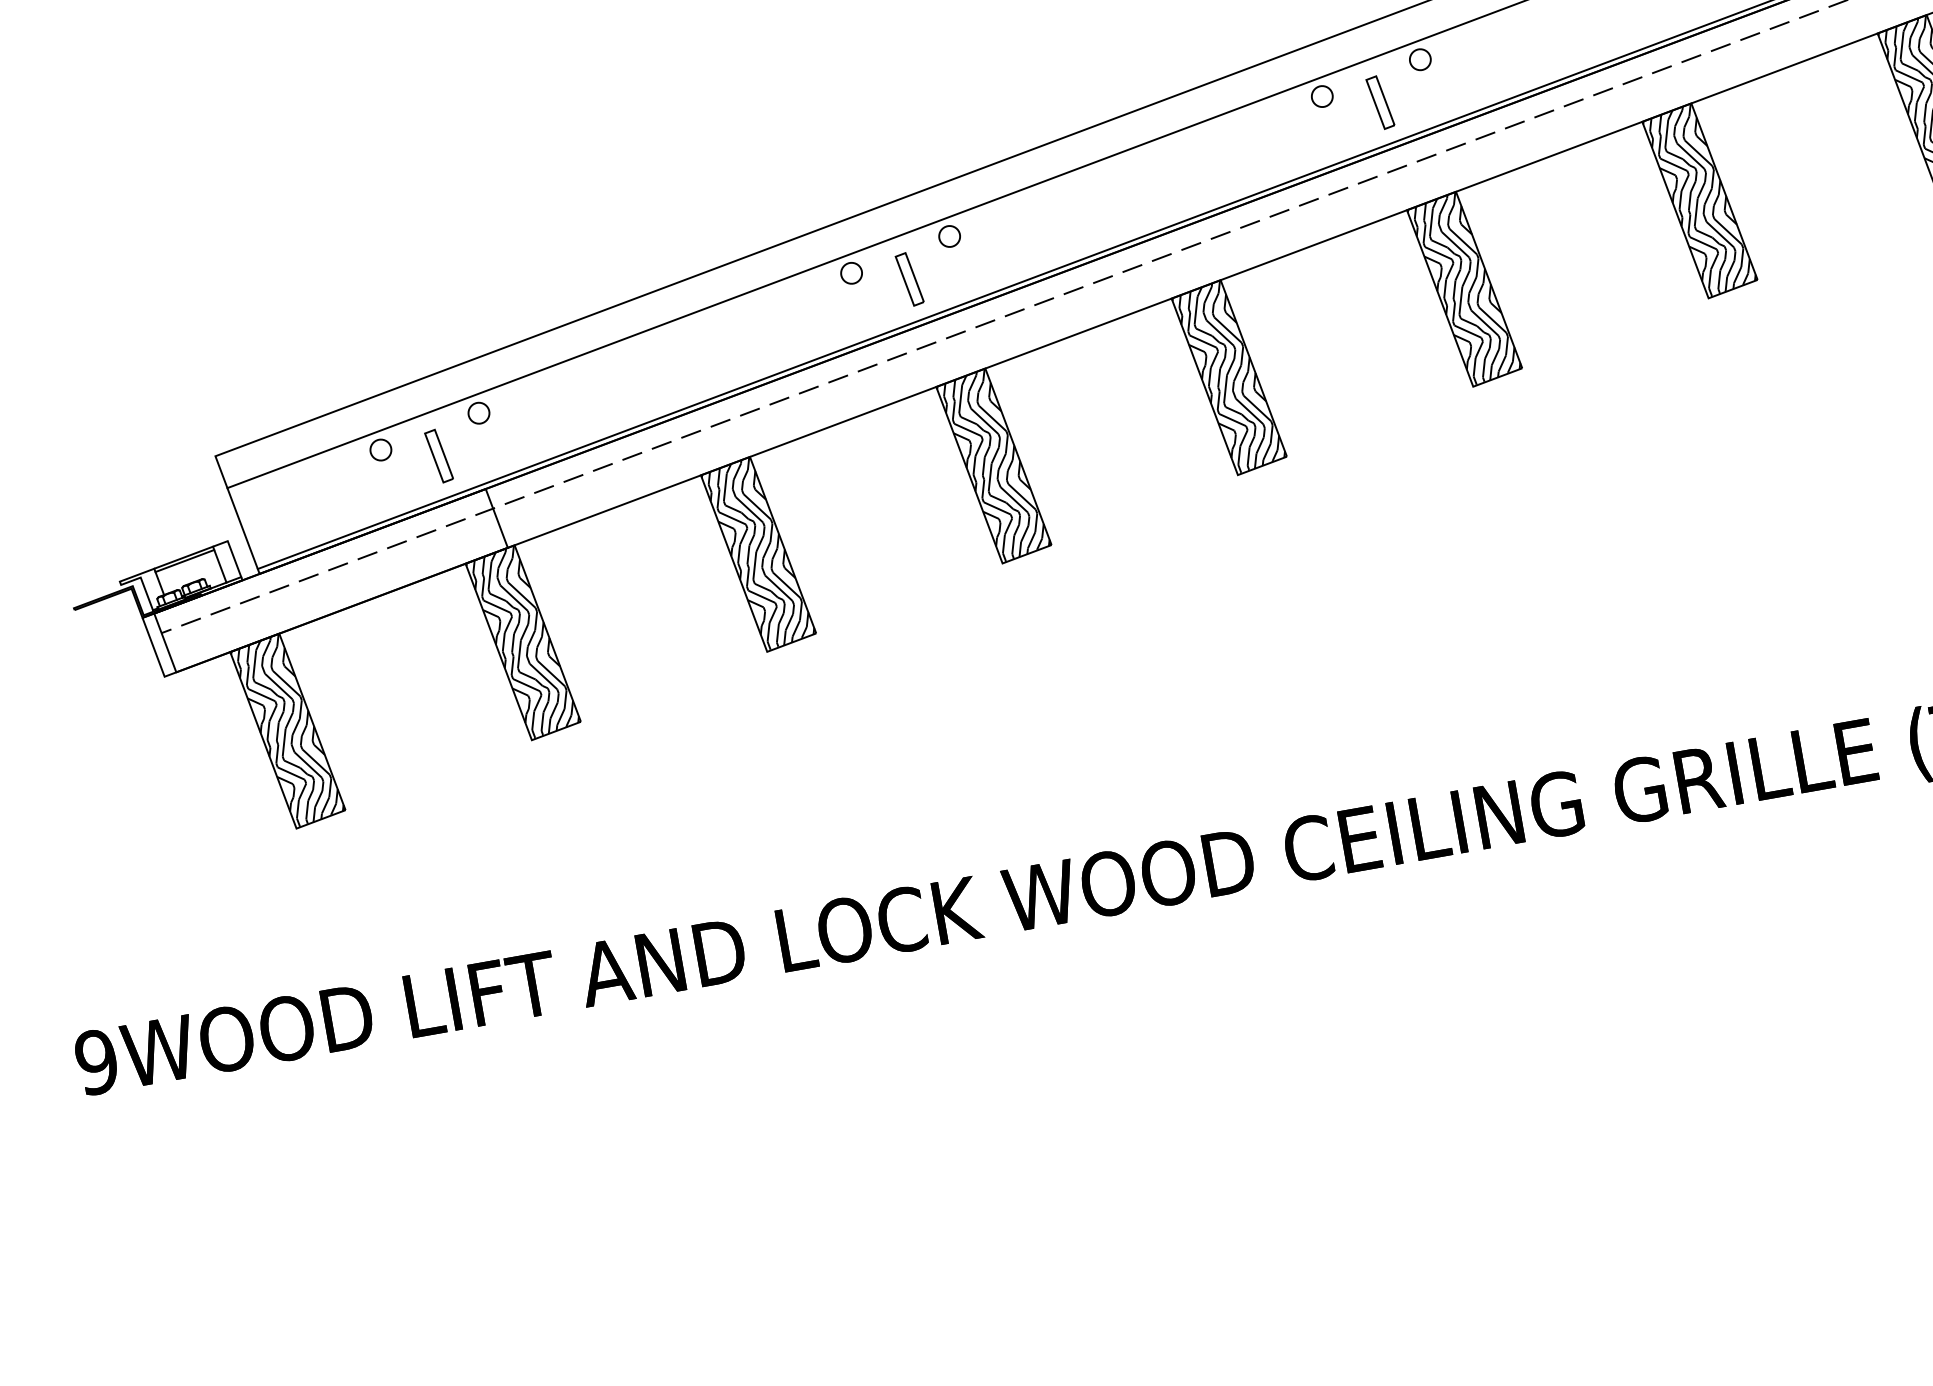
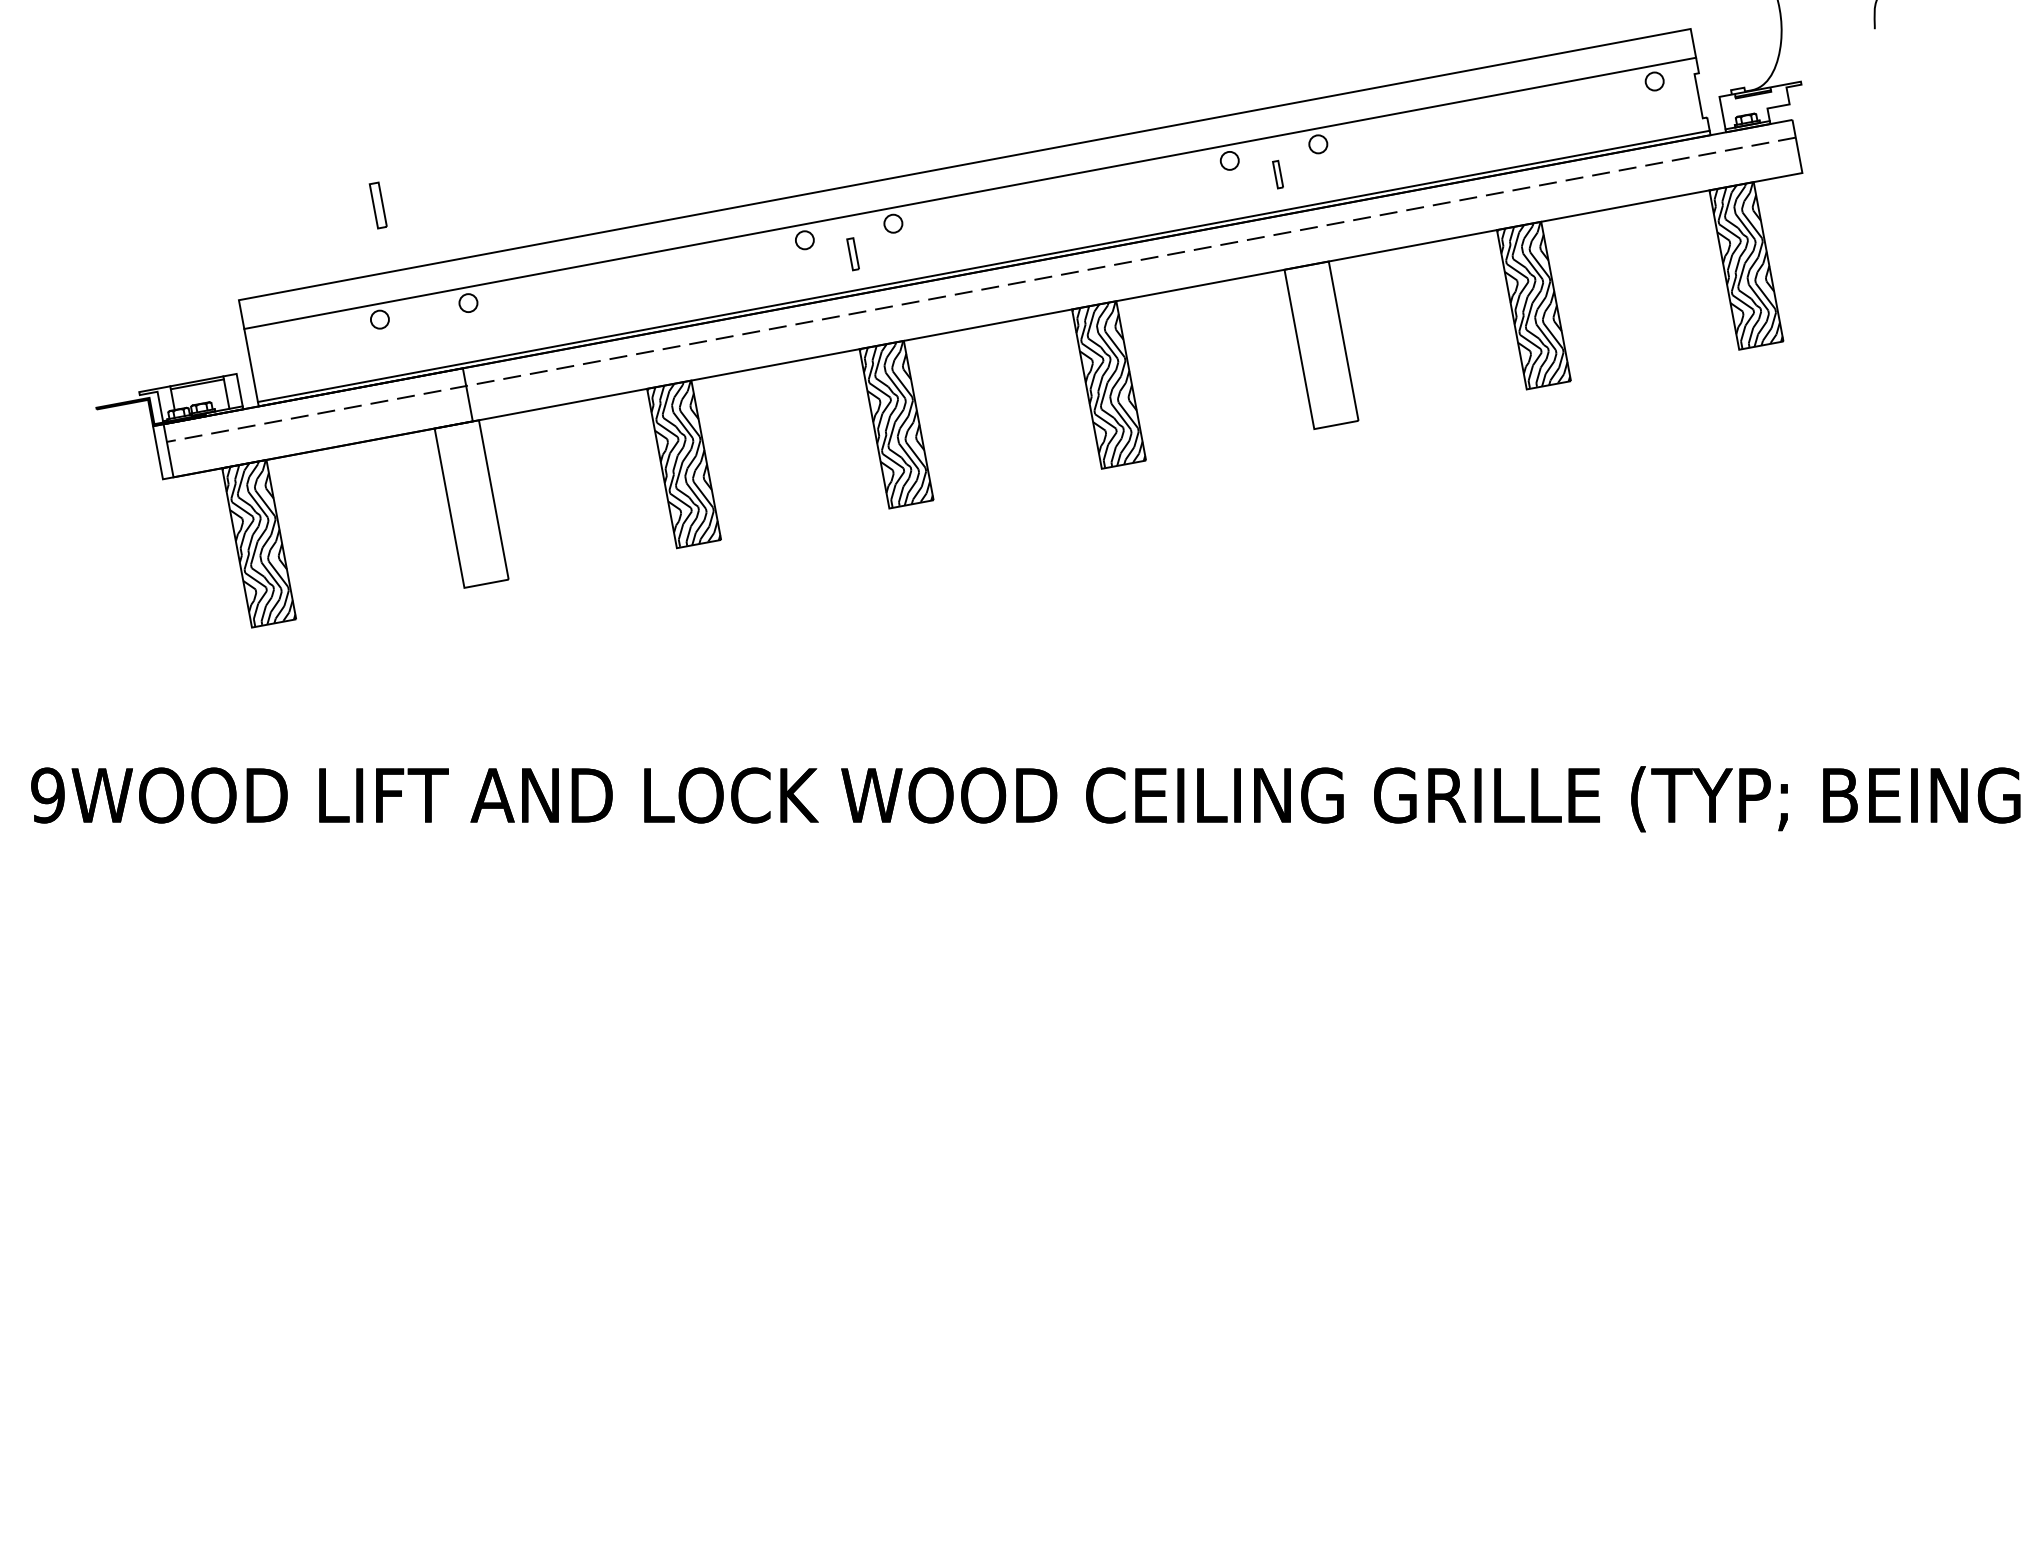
part: (1379, 102) -> (1277, 174), size x0.6
part: (909, 279) -> (852, 254), size x0.7
hatch: (1463, 288) -> (1320, 344), removed
part: (438, 456) -> (377, 205), moved
hatch: (522, 642) -> (471, 503), removed

